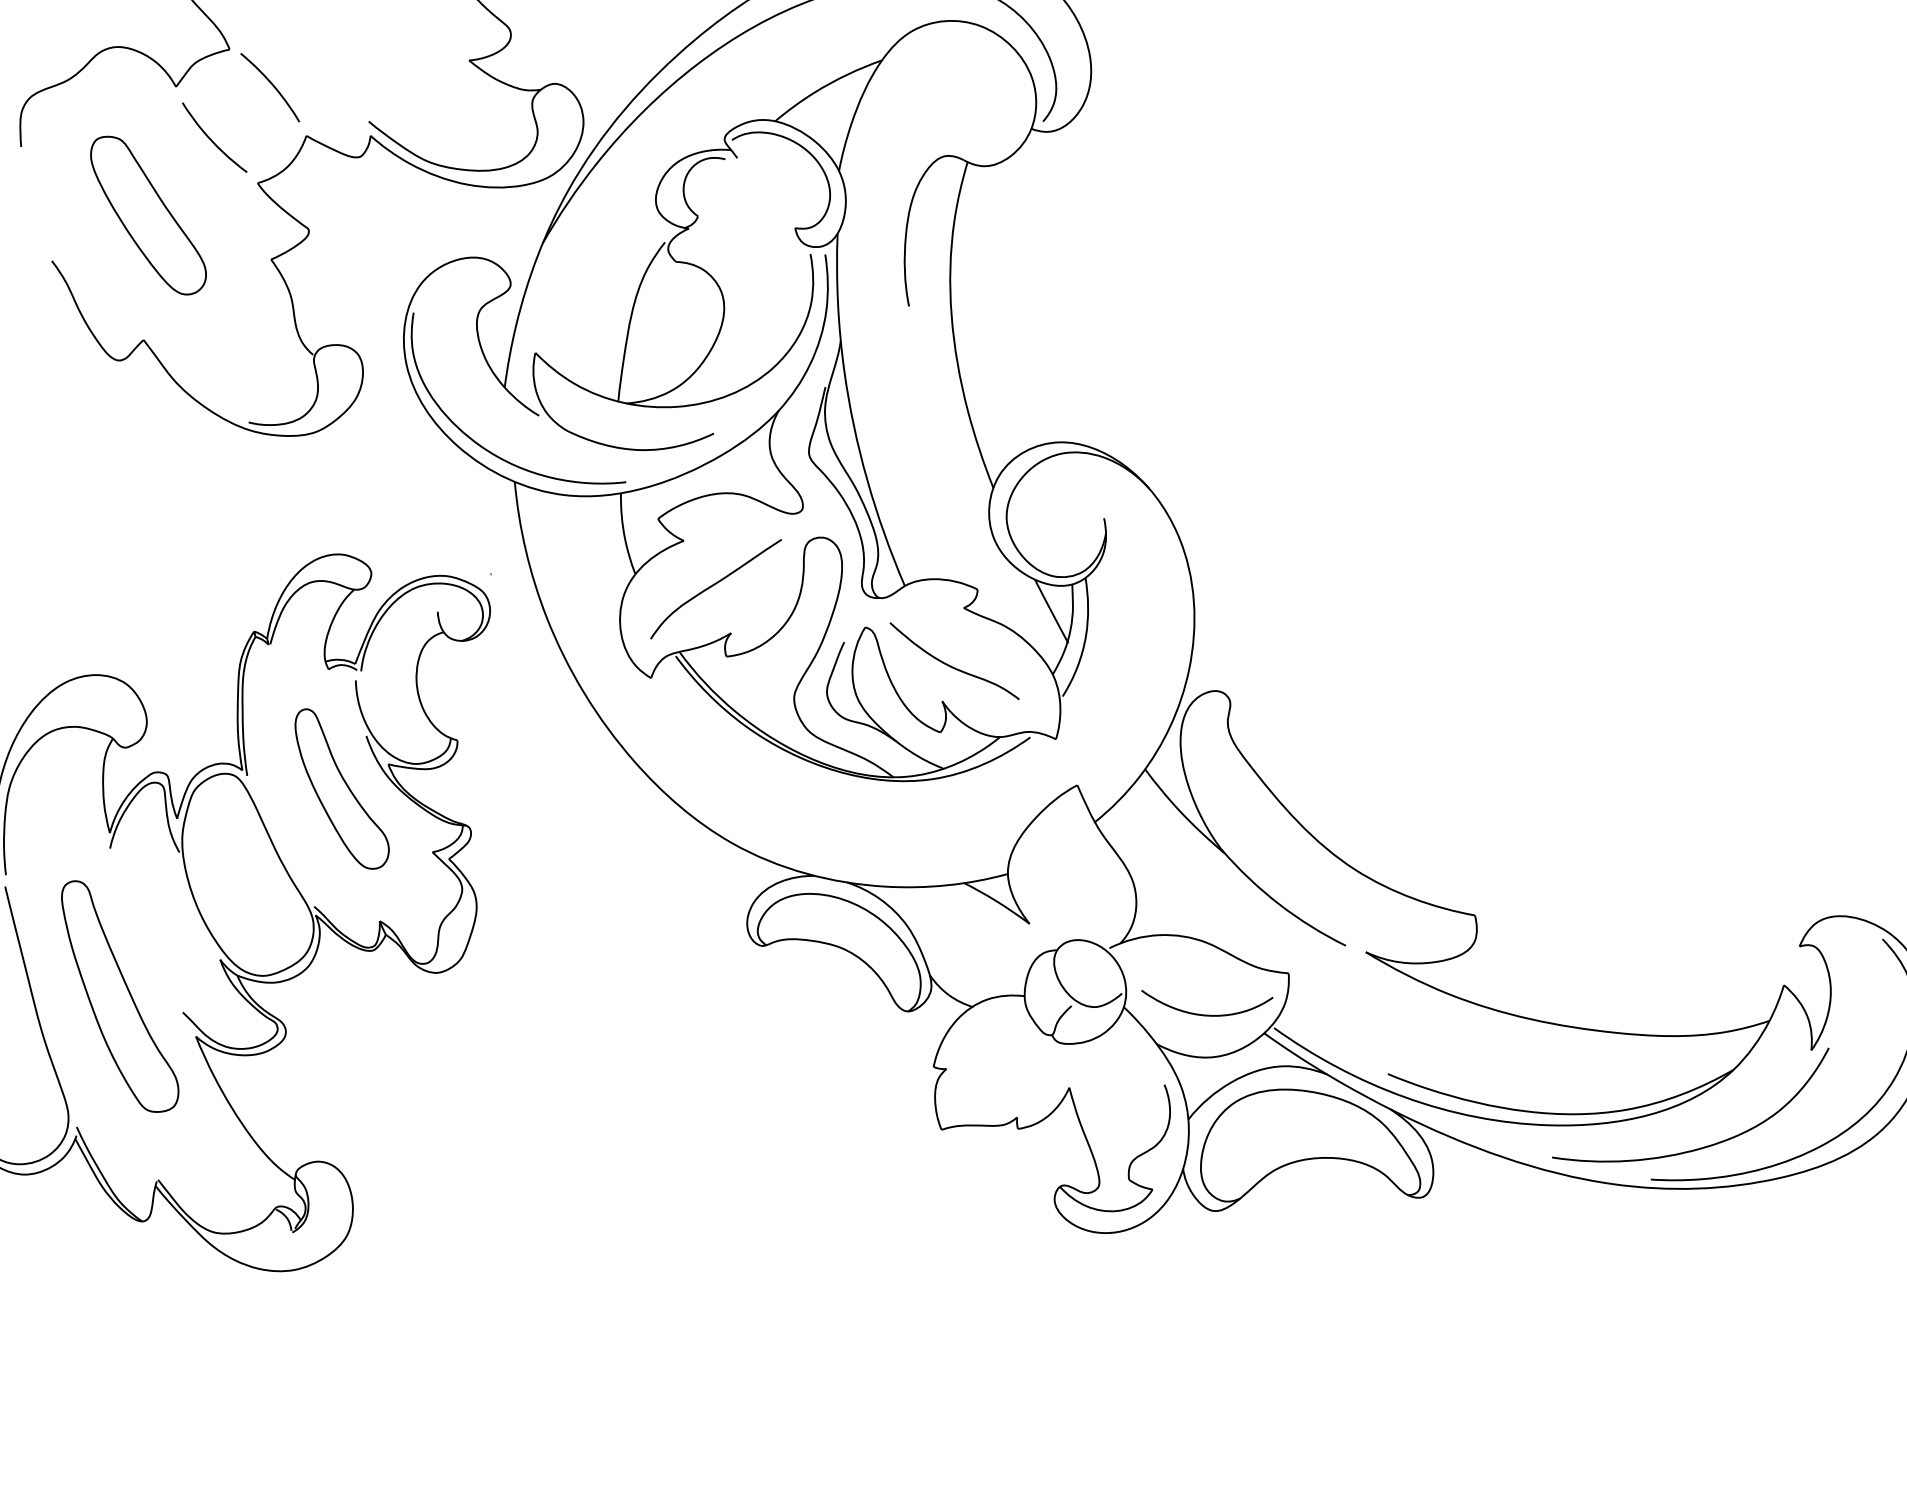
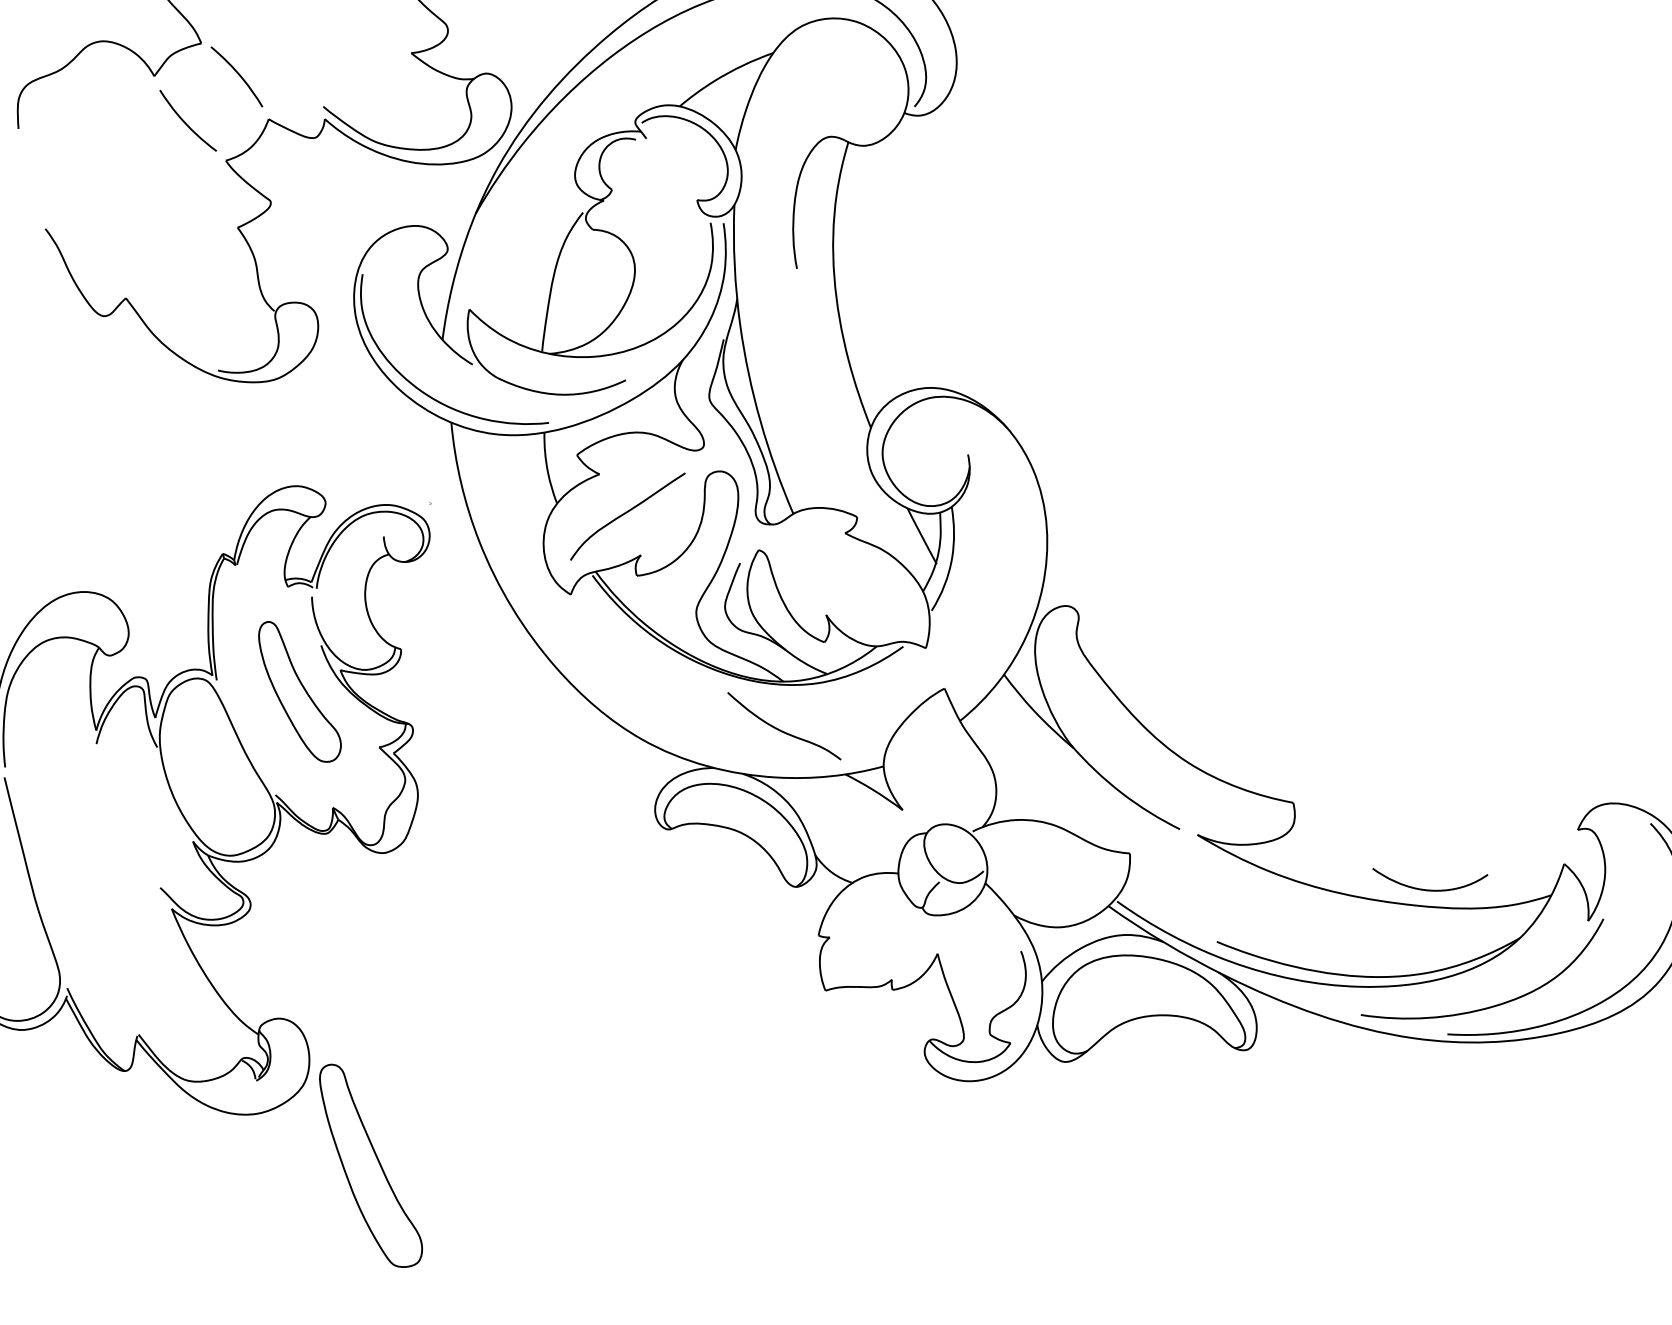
part: (148, 215) -> (130, 189), removed
curve: (951, 665) -> (781, 730), moved
part: (120, 996) -> (371, 1165), moved
curve: (1207, 1014) -> (1430, 889), moved

